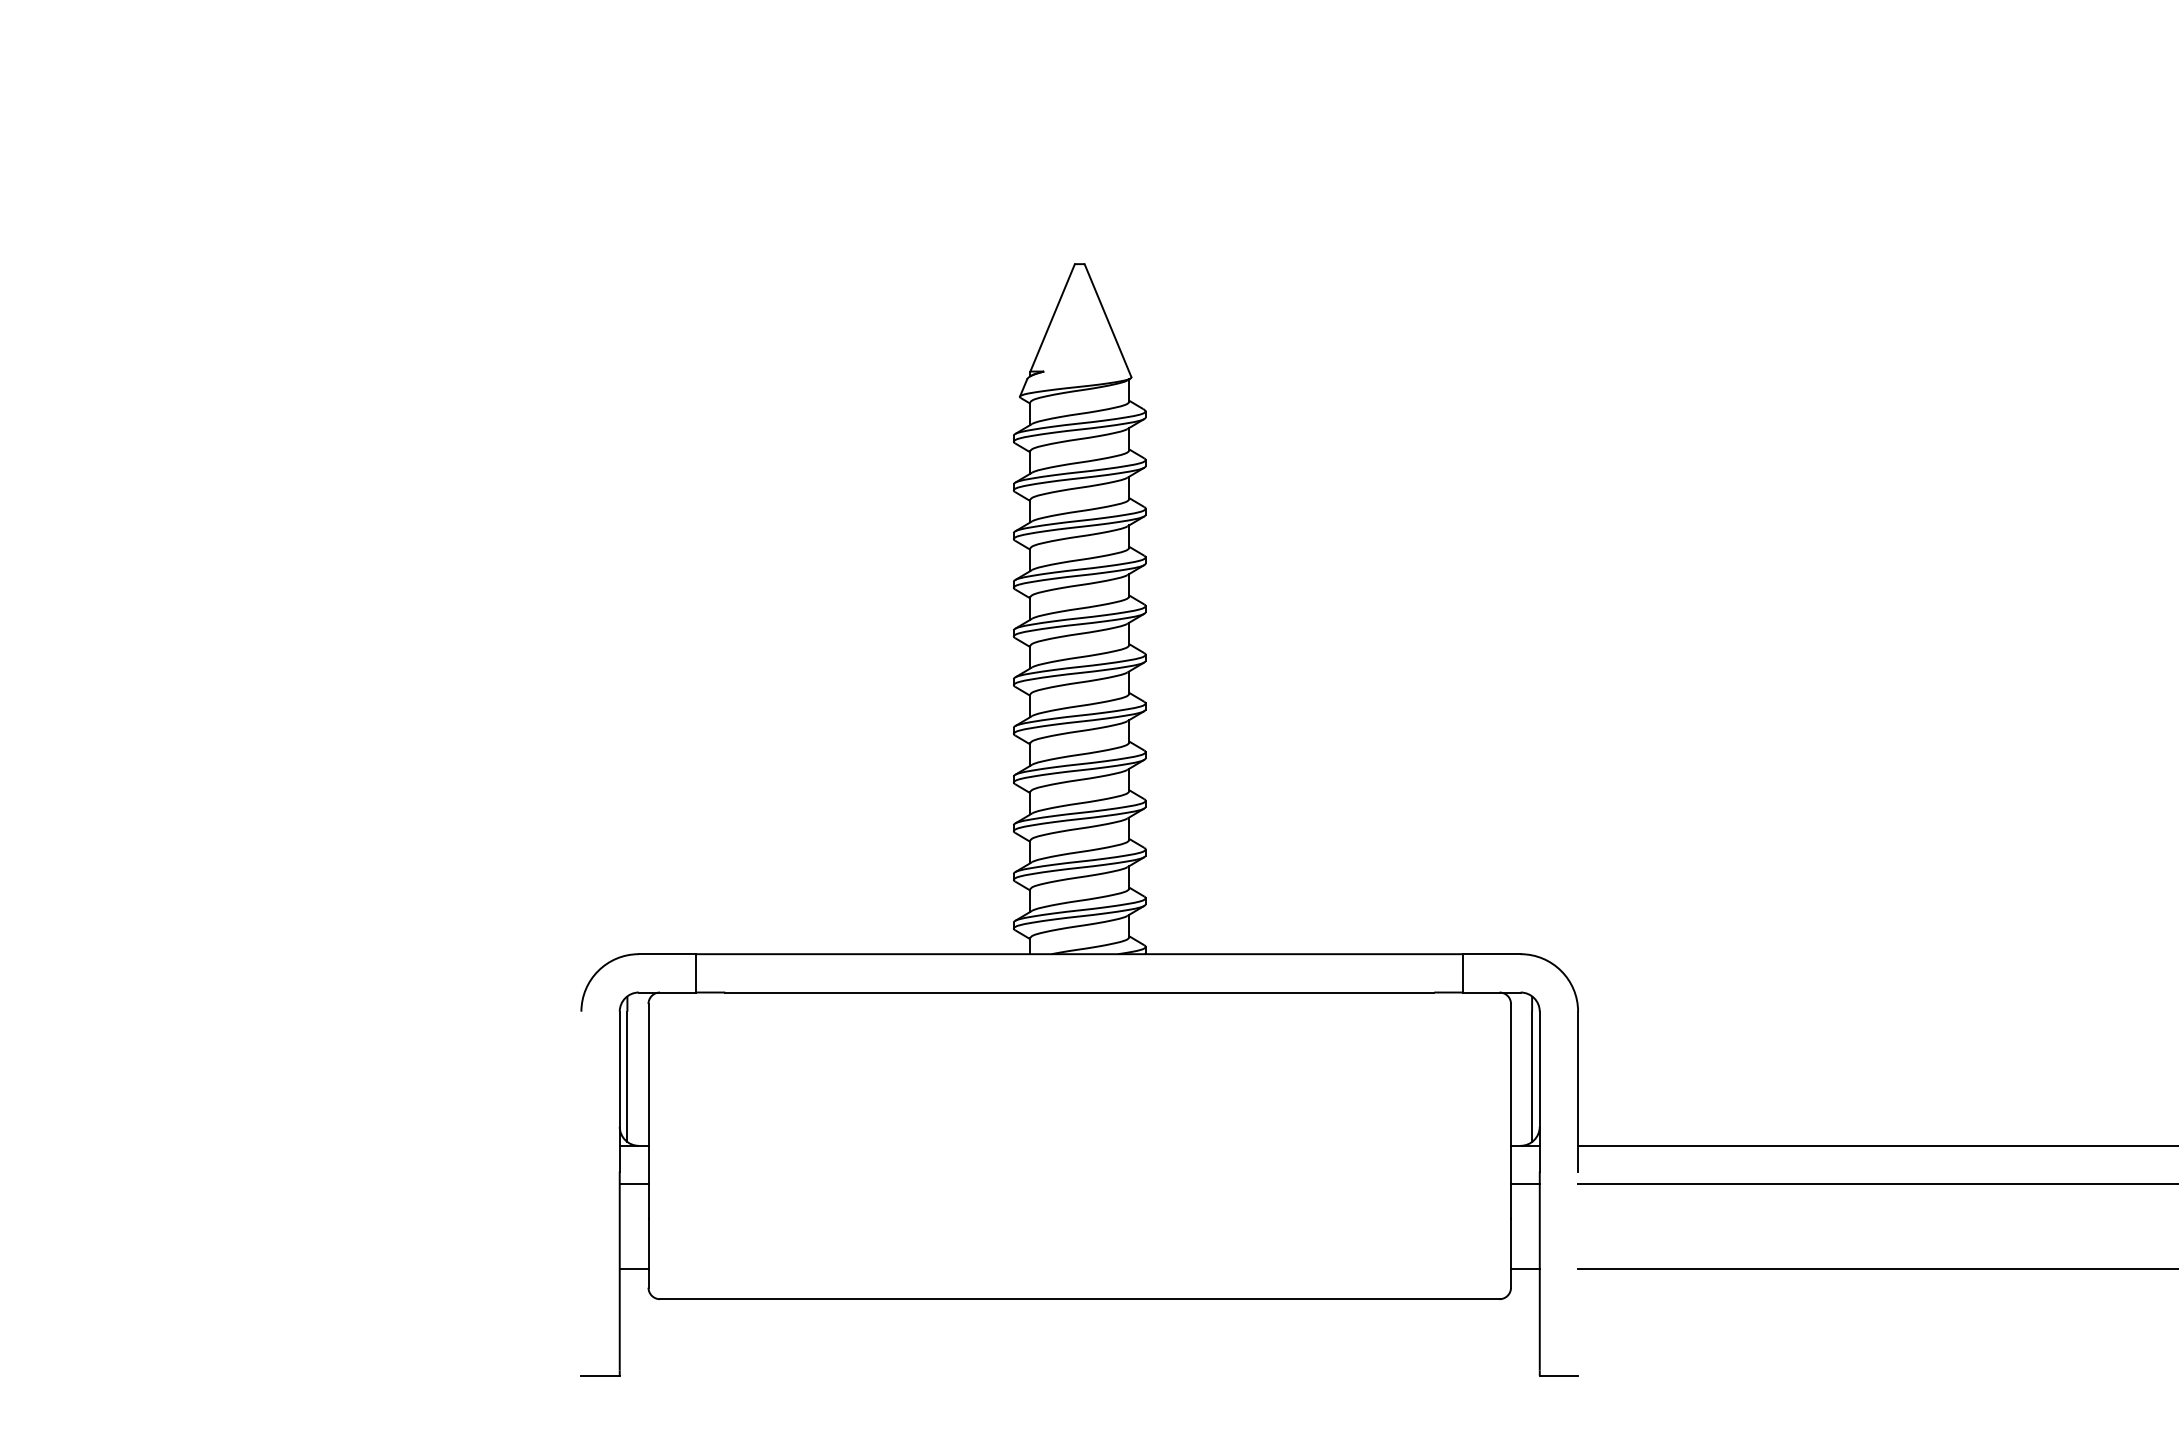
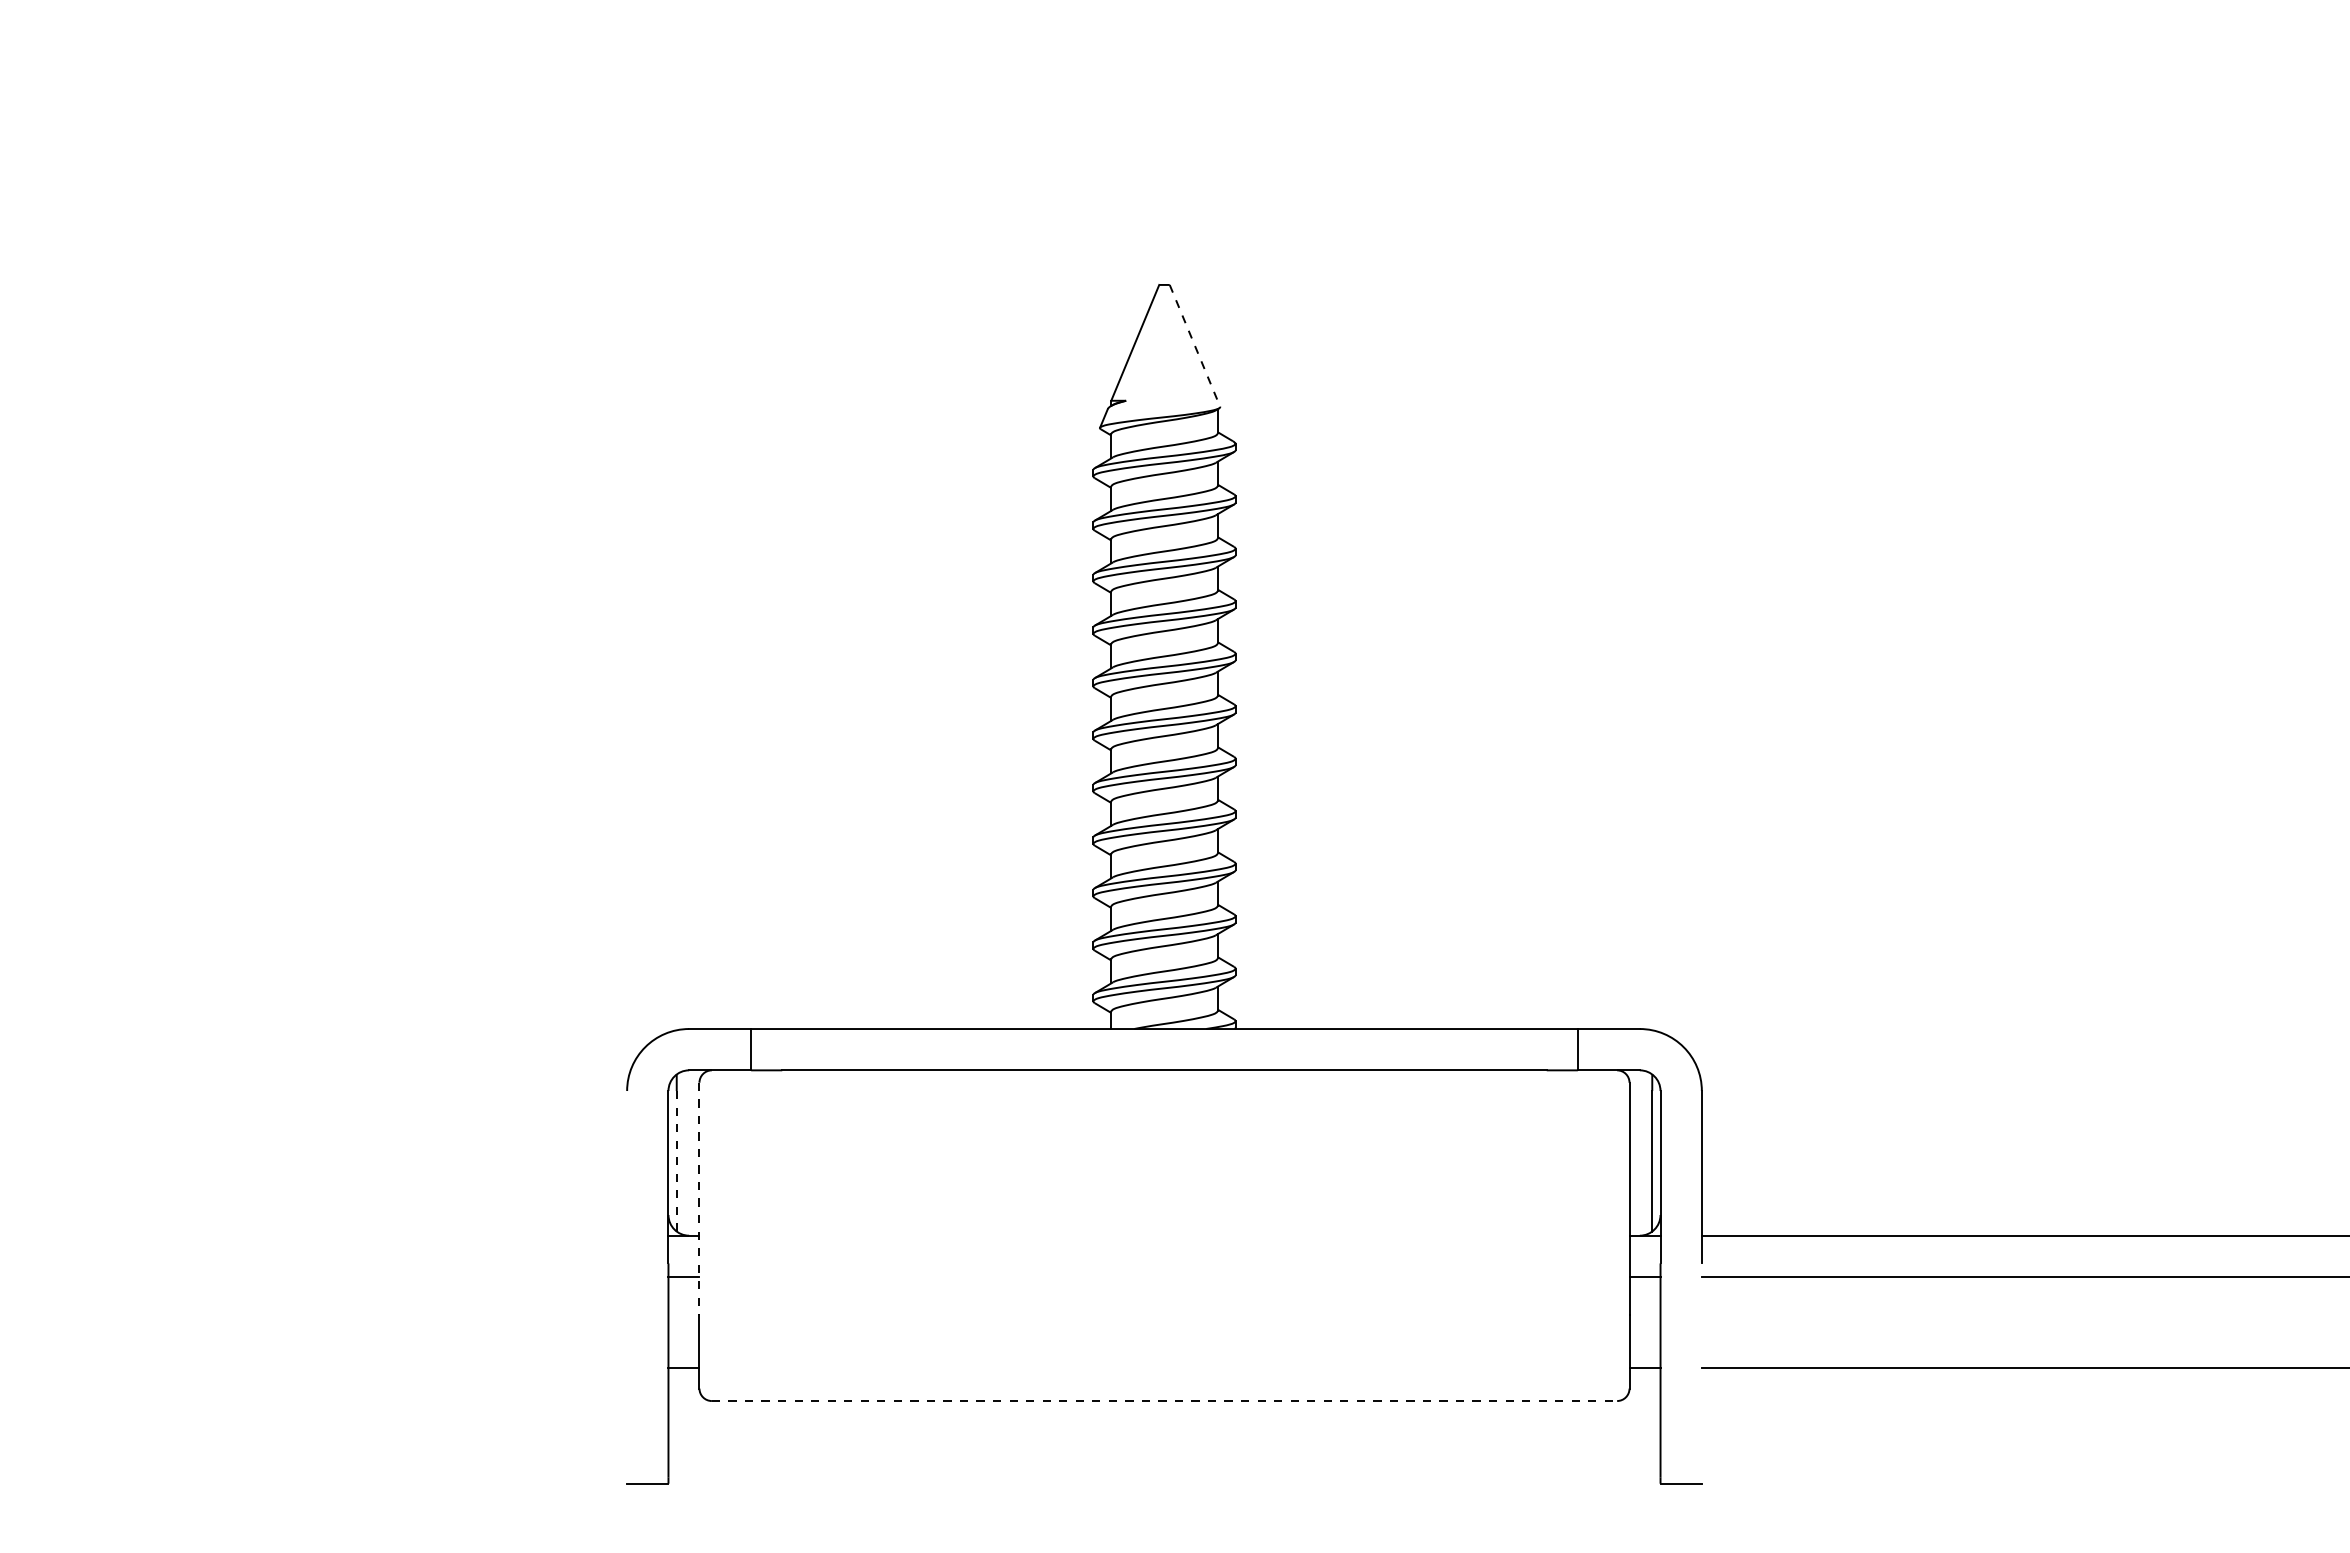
line: (1107, 320) -> (1194, 345), solid -> dashed
line: (627, 1077) -> (676, 1161), solid -> dashed
line: (648, 1112) -> (699, 1199), solid -> dashed
line: (1079, 1299) -> (1164, 1401), solid -> dashed

